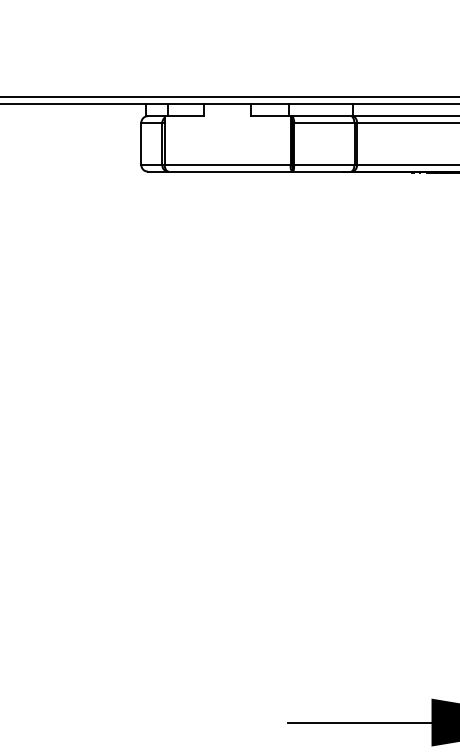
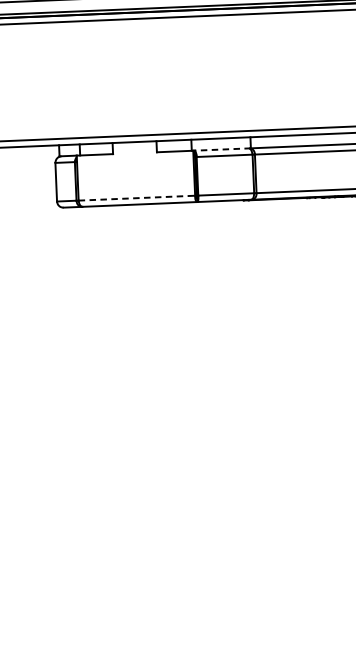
line: (322, 116) -> (222, 149), solid -> dashed
line: (228, 164) -> (137, 197), solid -> dashed

